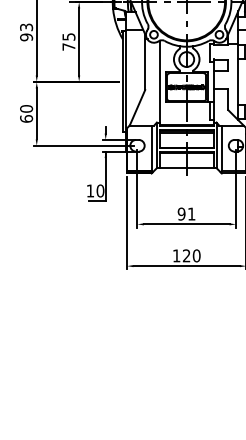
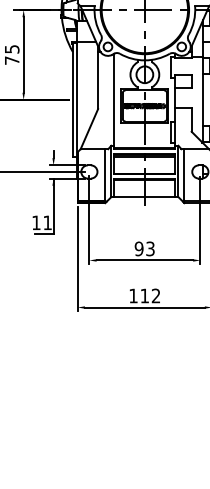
text: (100, 190) -> (47, 222), 10 -> 11
text: (191, 213) -> (150, 248), 91 -> 93
text: (191, 255) -> (150, 295), 120 -> 112

